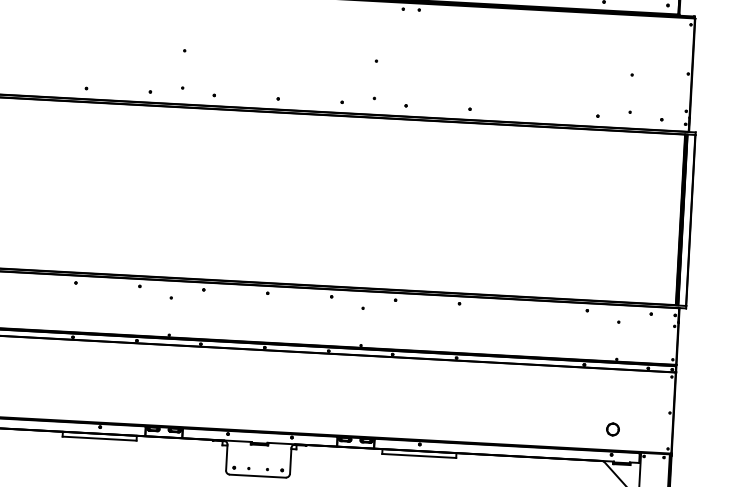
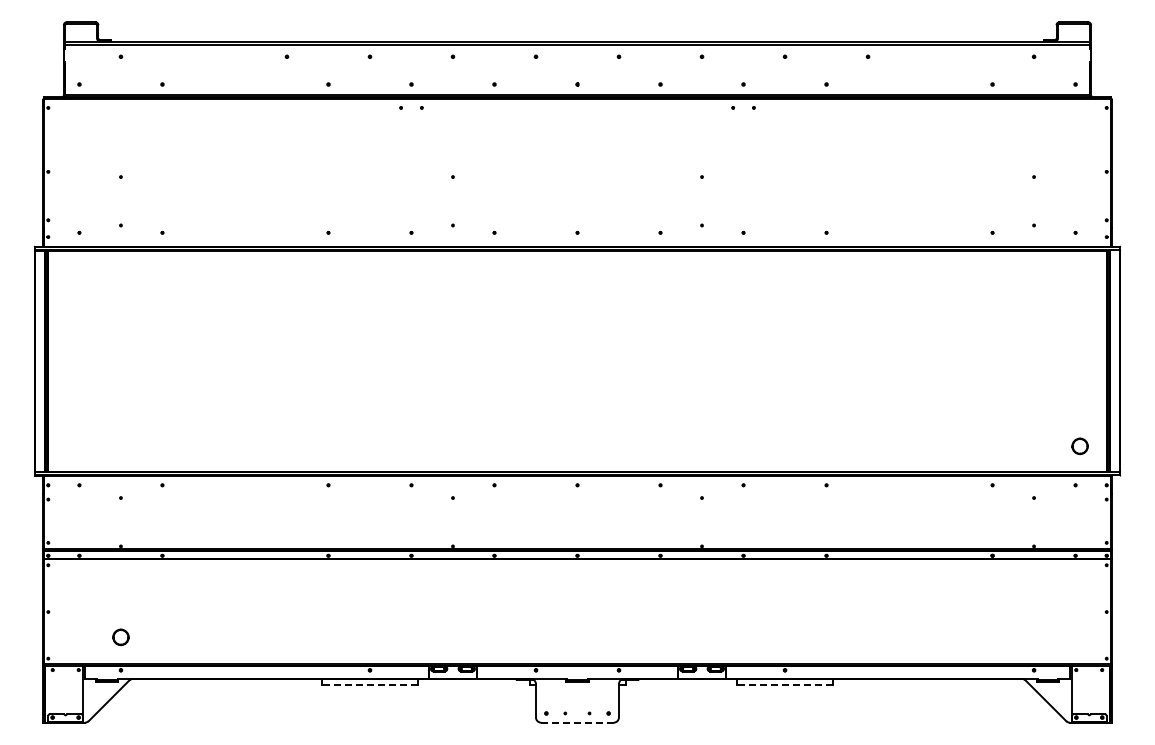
part: (612, 429) -> (1079, 446), moved
line: (99, 438) -> (369, 685), solid -> dashed
line: (418, 456) -> (784, 685), solid -> dashed
line: (257, 476) -> (577, 722), solid -> dashed

